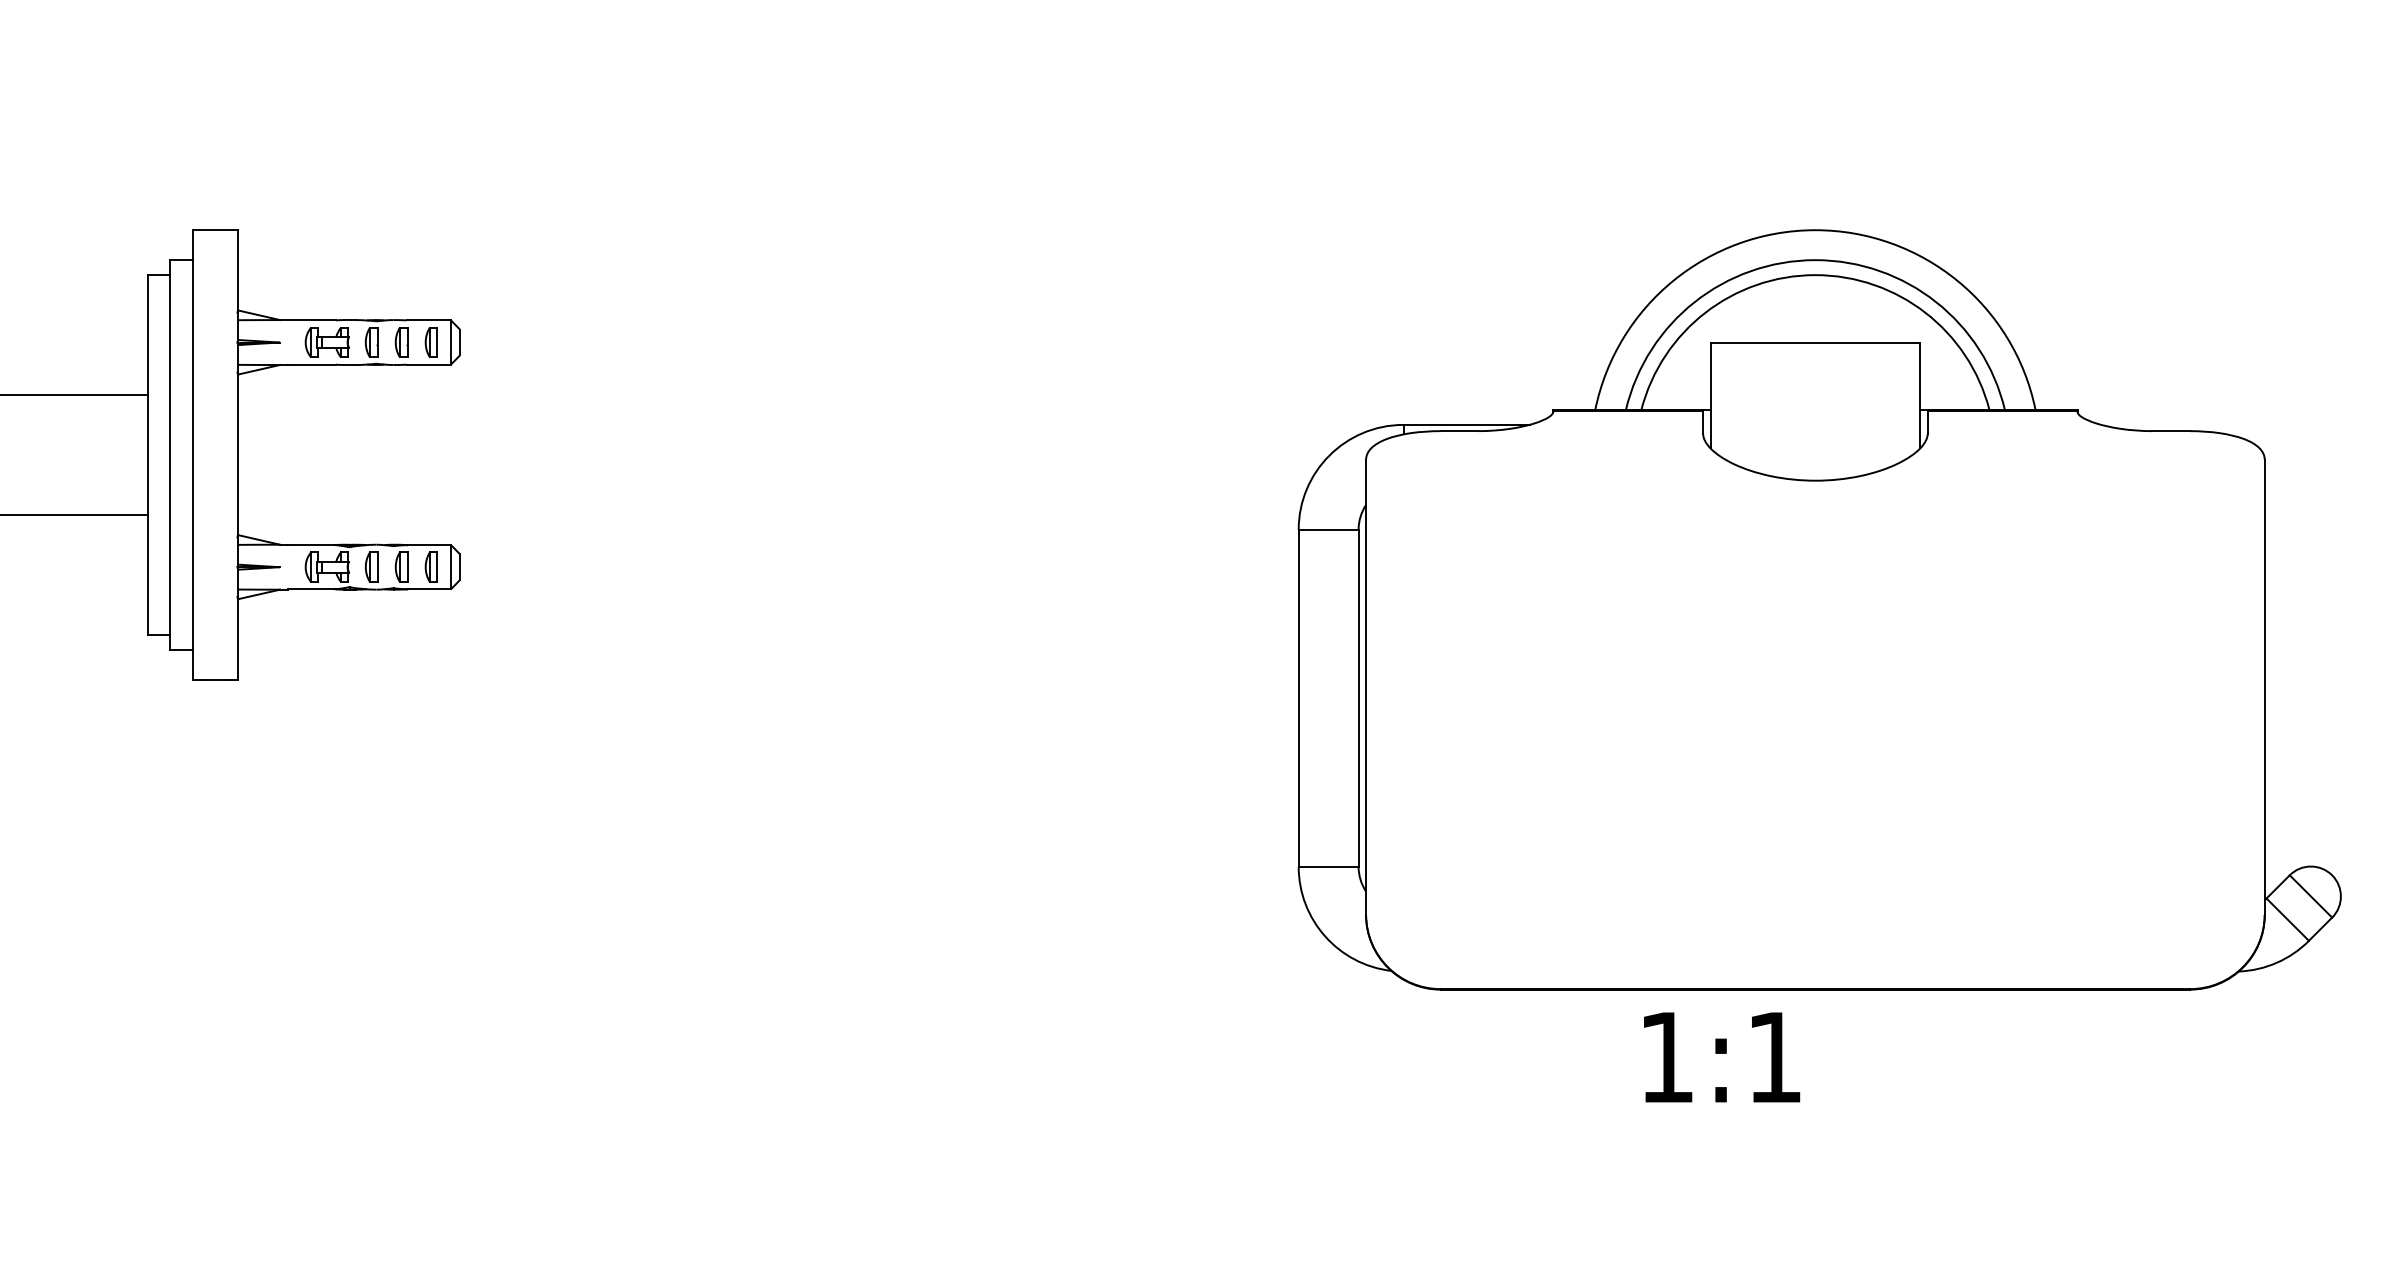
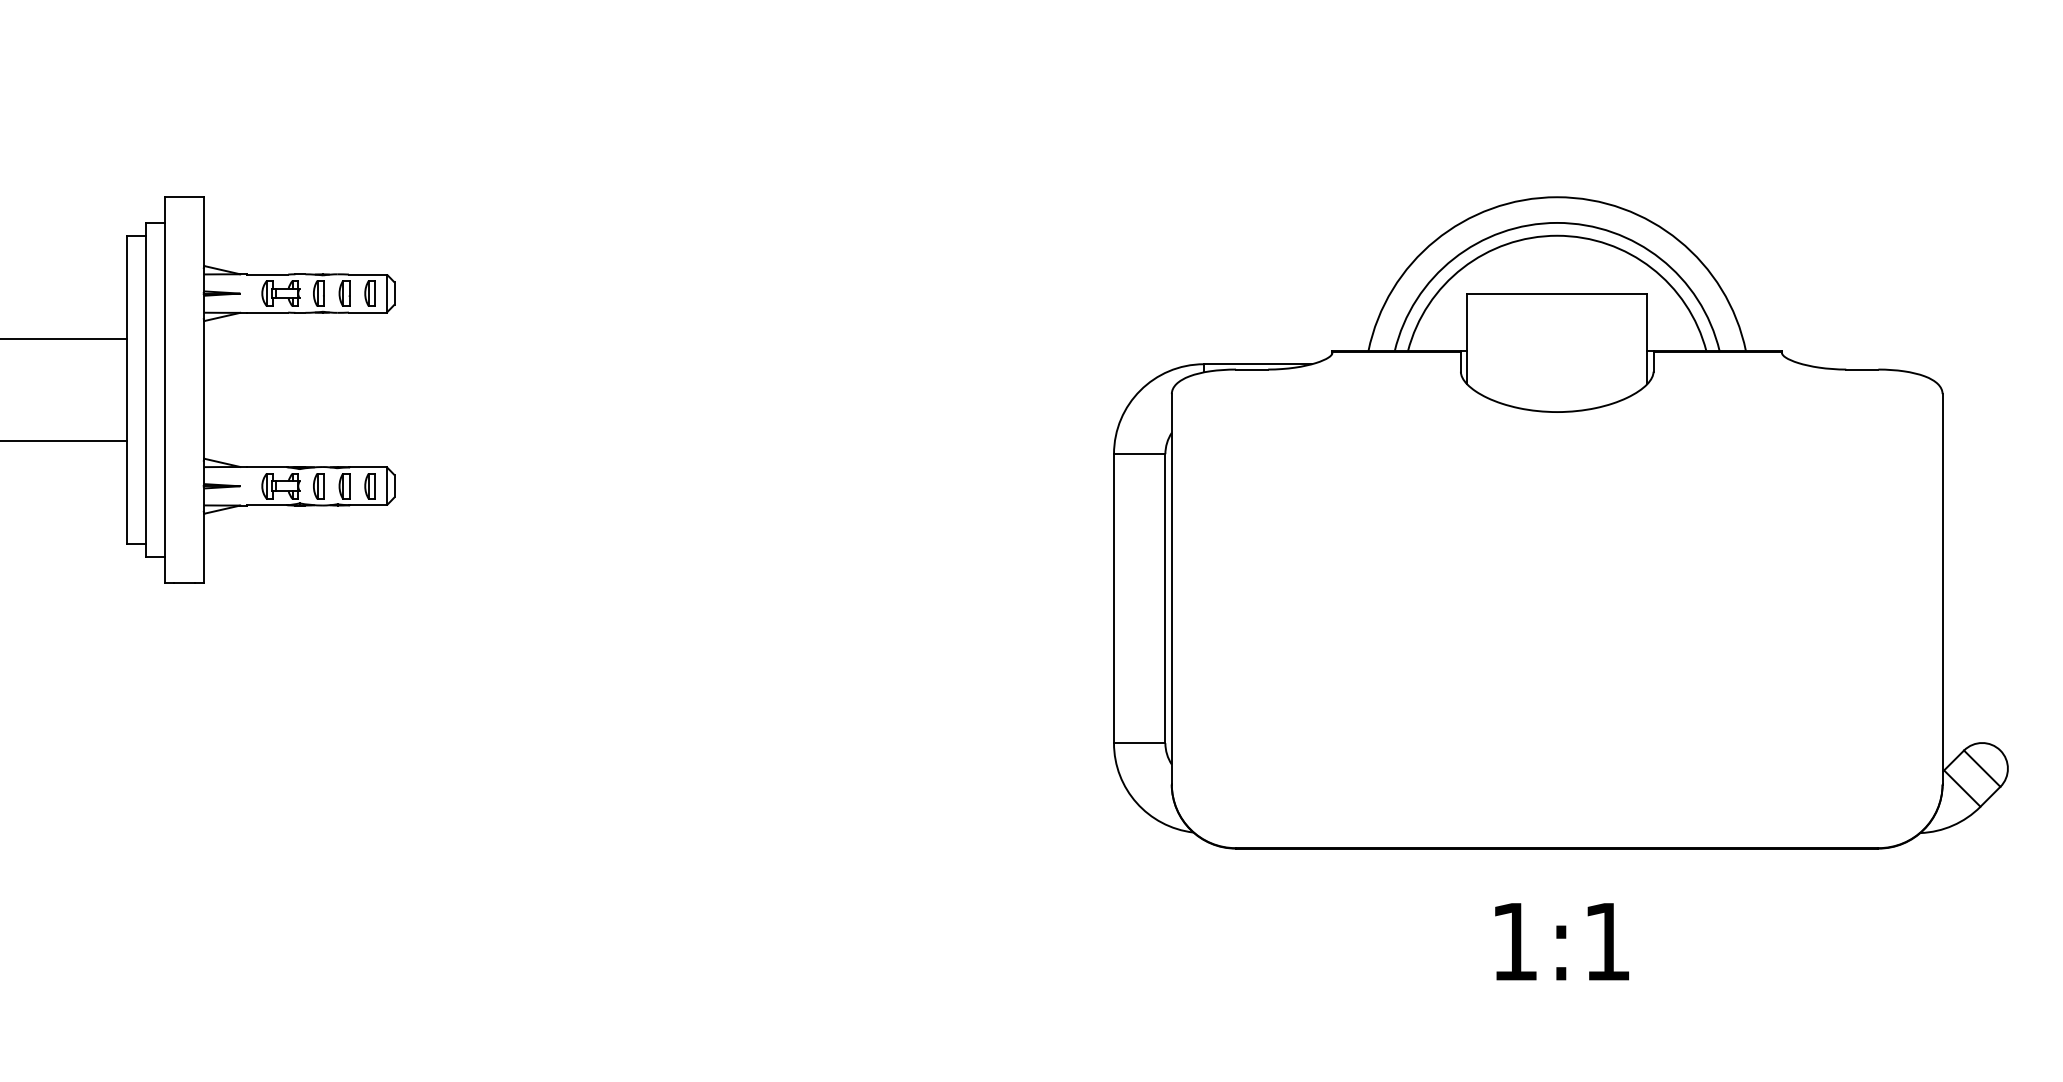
text: (1721, 1057) -> (1561, 941), moved

